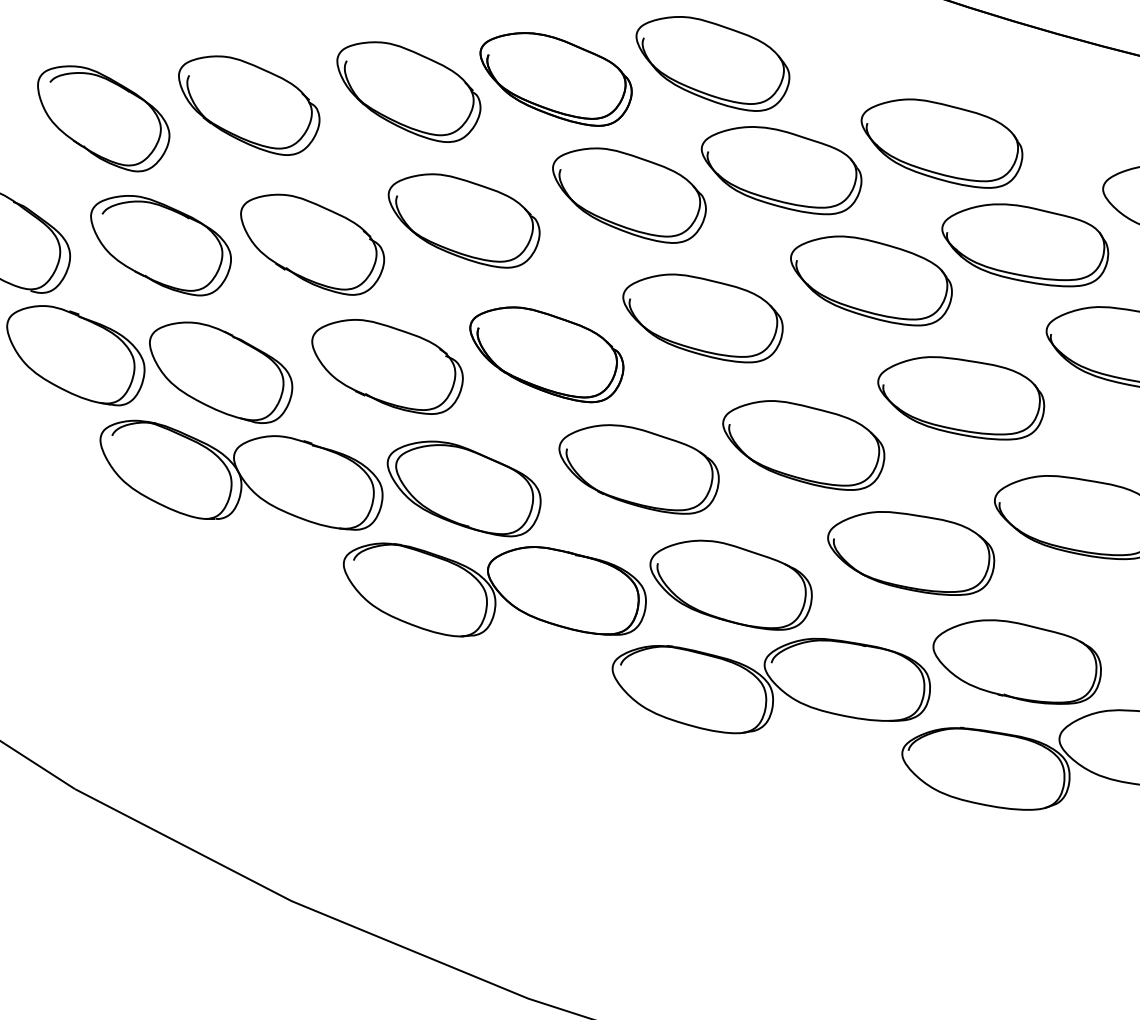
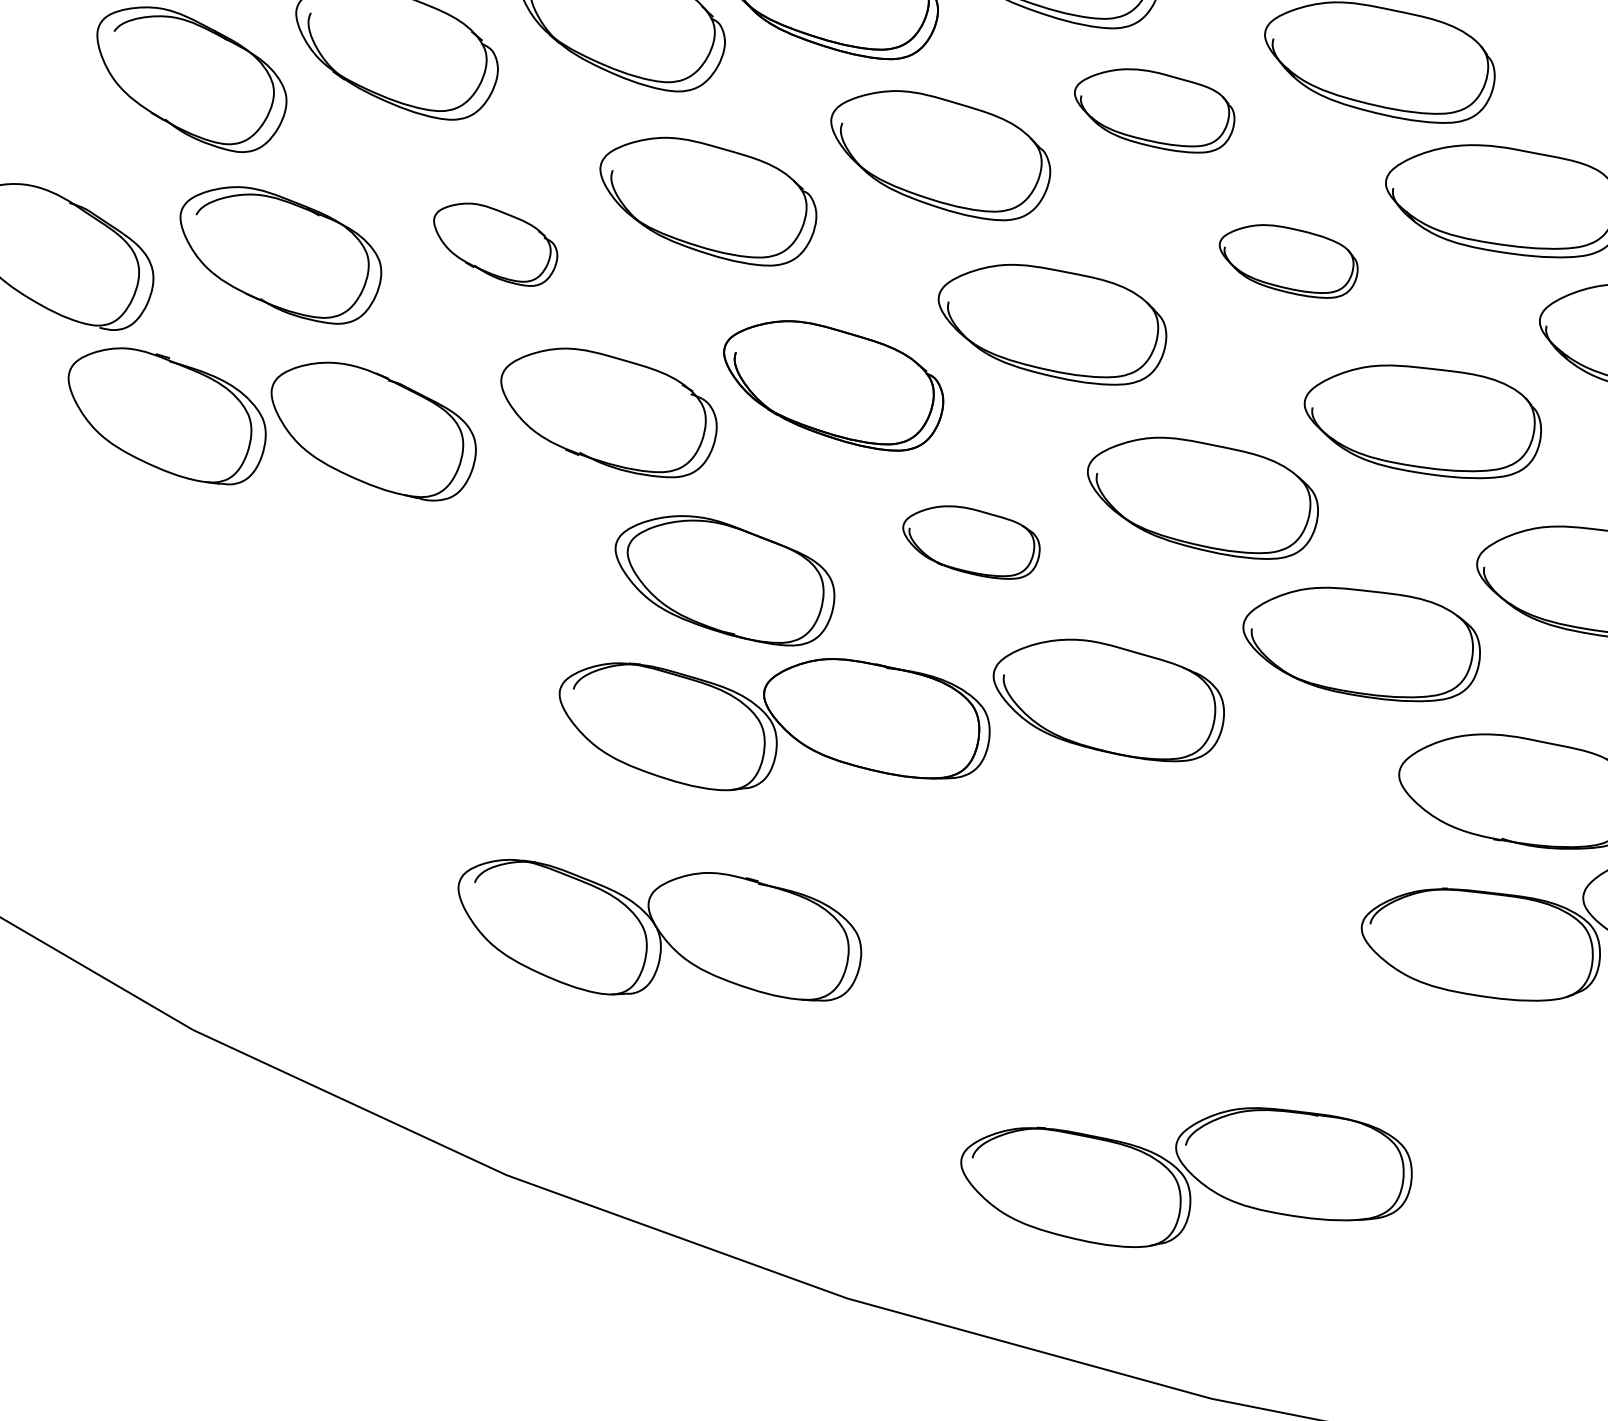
part: (781, 170) -> (1154, 110), size x0.7
part: (312, 244) -> (495, 244), size x0.6
part: (871, 280) -> (1288, 261), size x0.6
part: (638, 469) -> (970, 542), size x0.6
part: (241, 474) -> (660, 929), moved
part: (770, 685) -> (1185, 1177), moved

